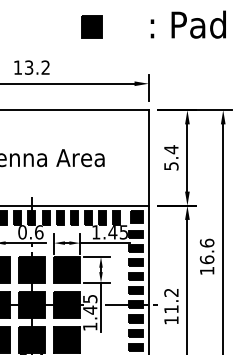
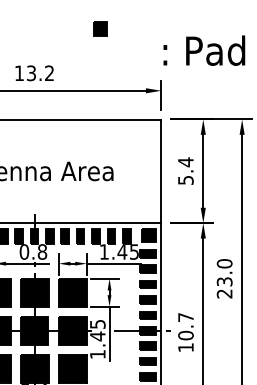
text: (188, 24) -> (204, 50), moved
part: (91, 26) -> (99, 28), size x0.6
text: (39, 231) -> (42, 251), 0.6 -> 0.8
text: (206, 256) -> (224, 278), 16.6 -> 23.0
text: (171, 300) -> (185, 326), 11.2 -> 10.7

